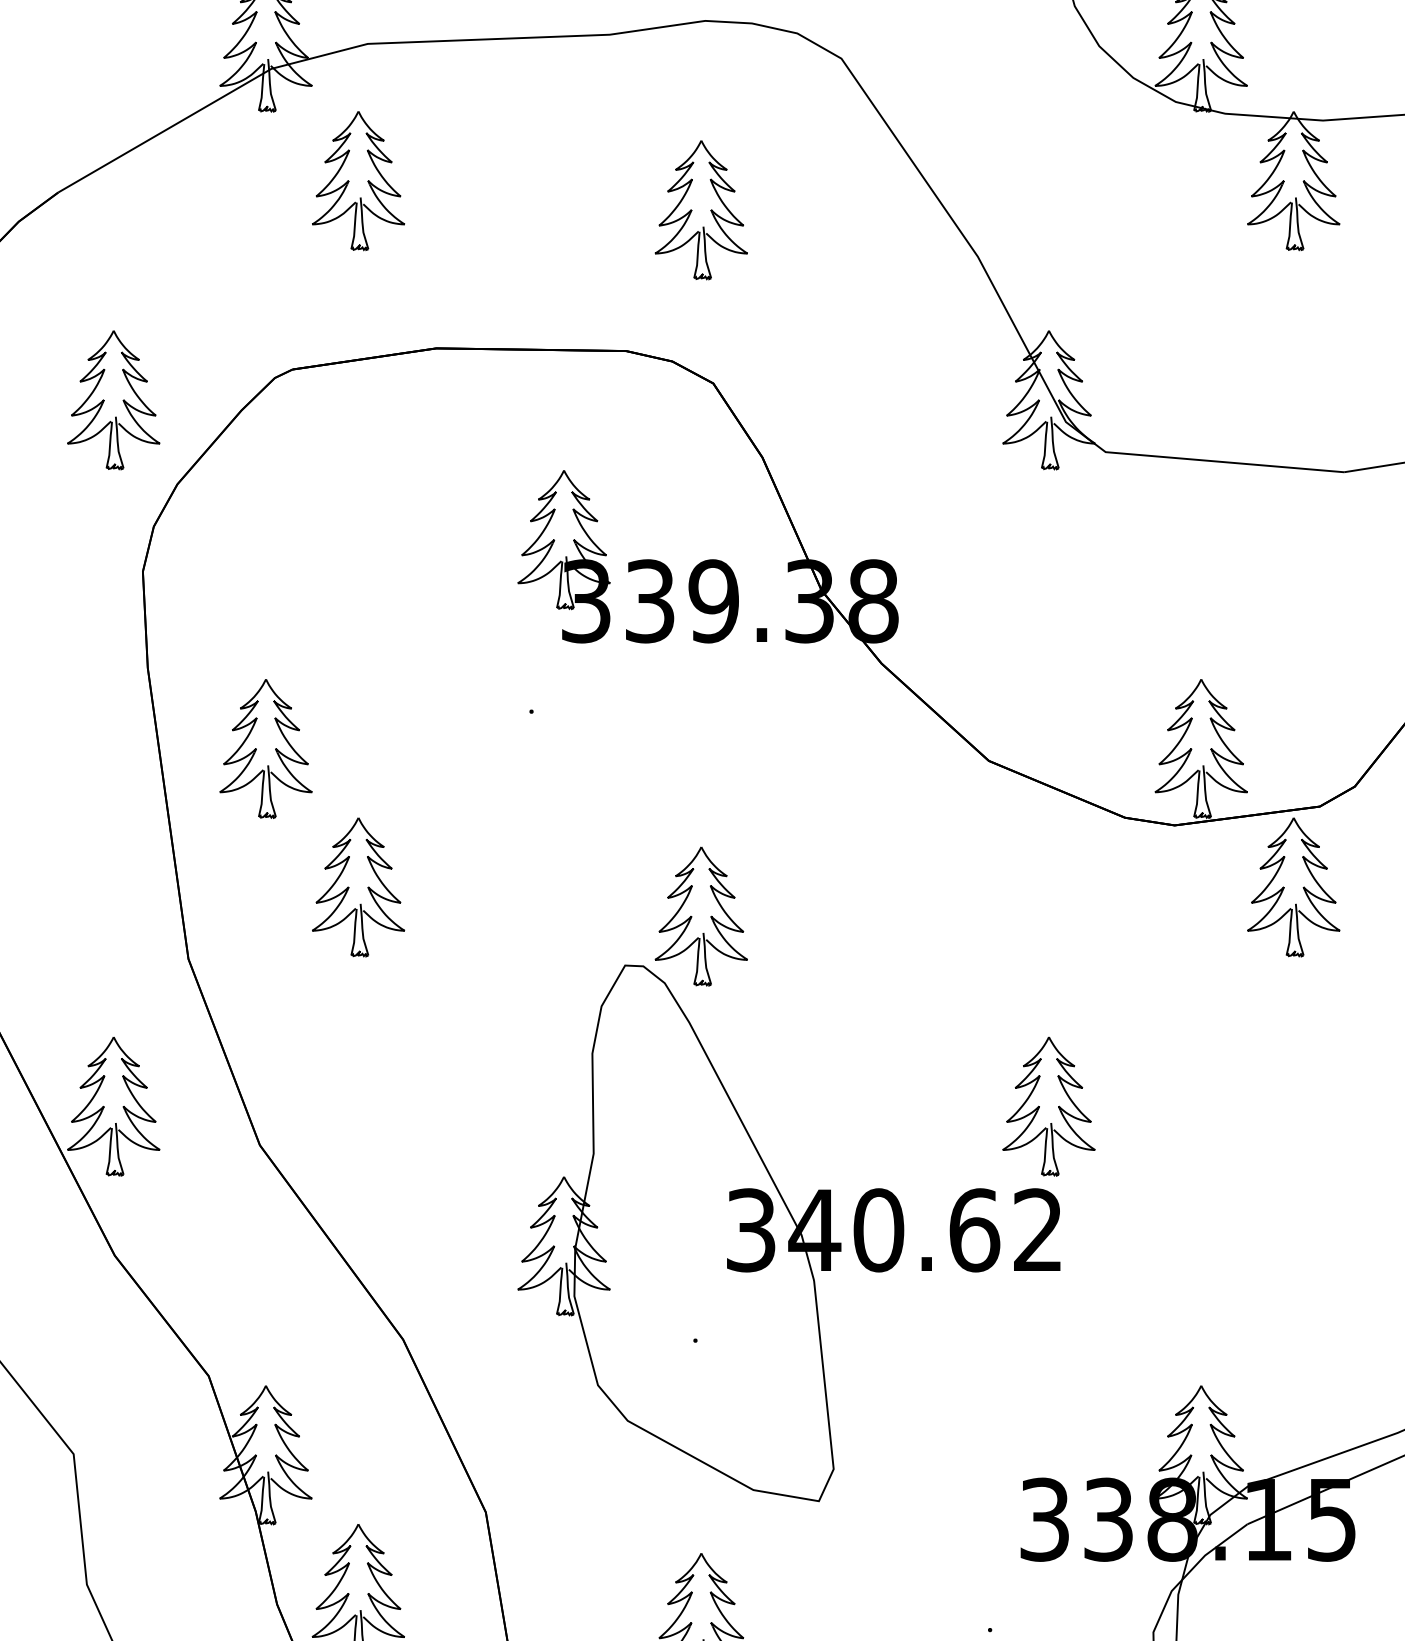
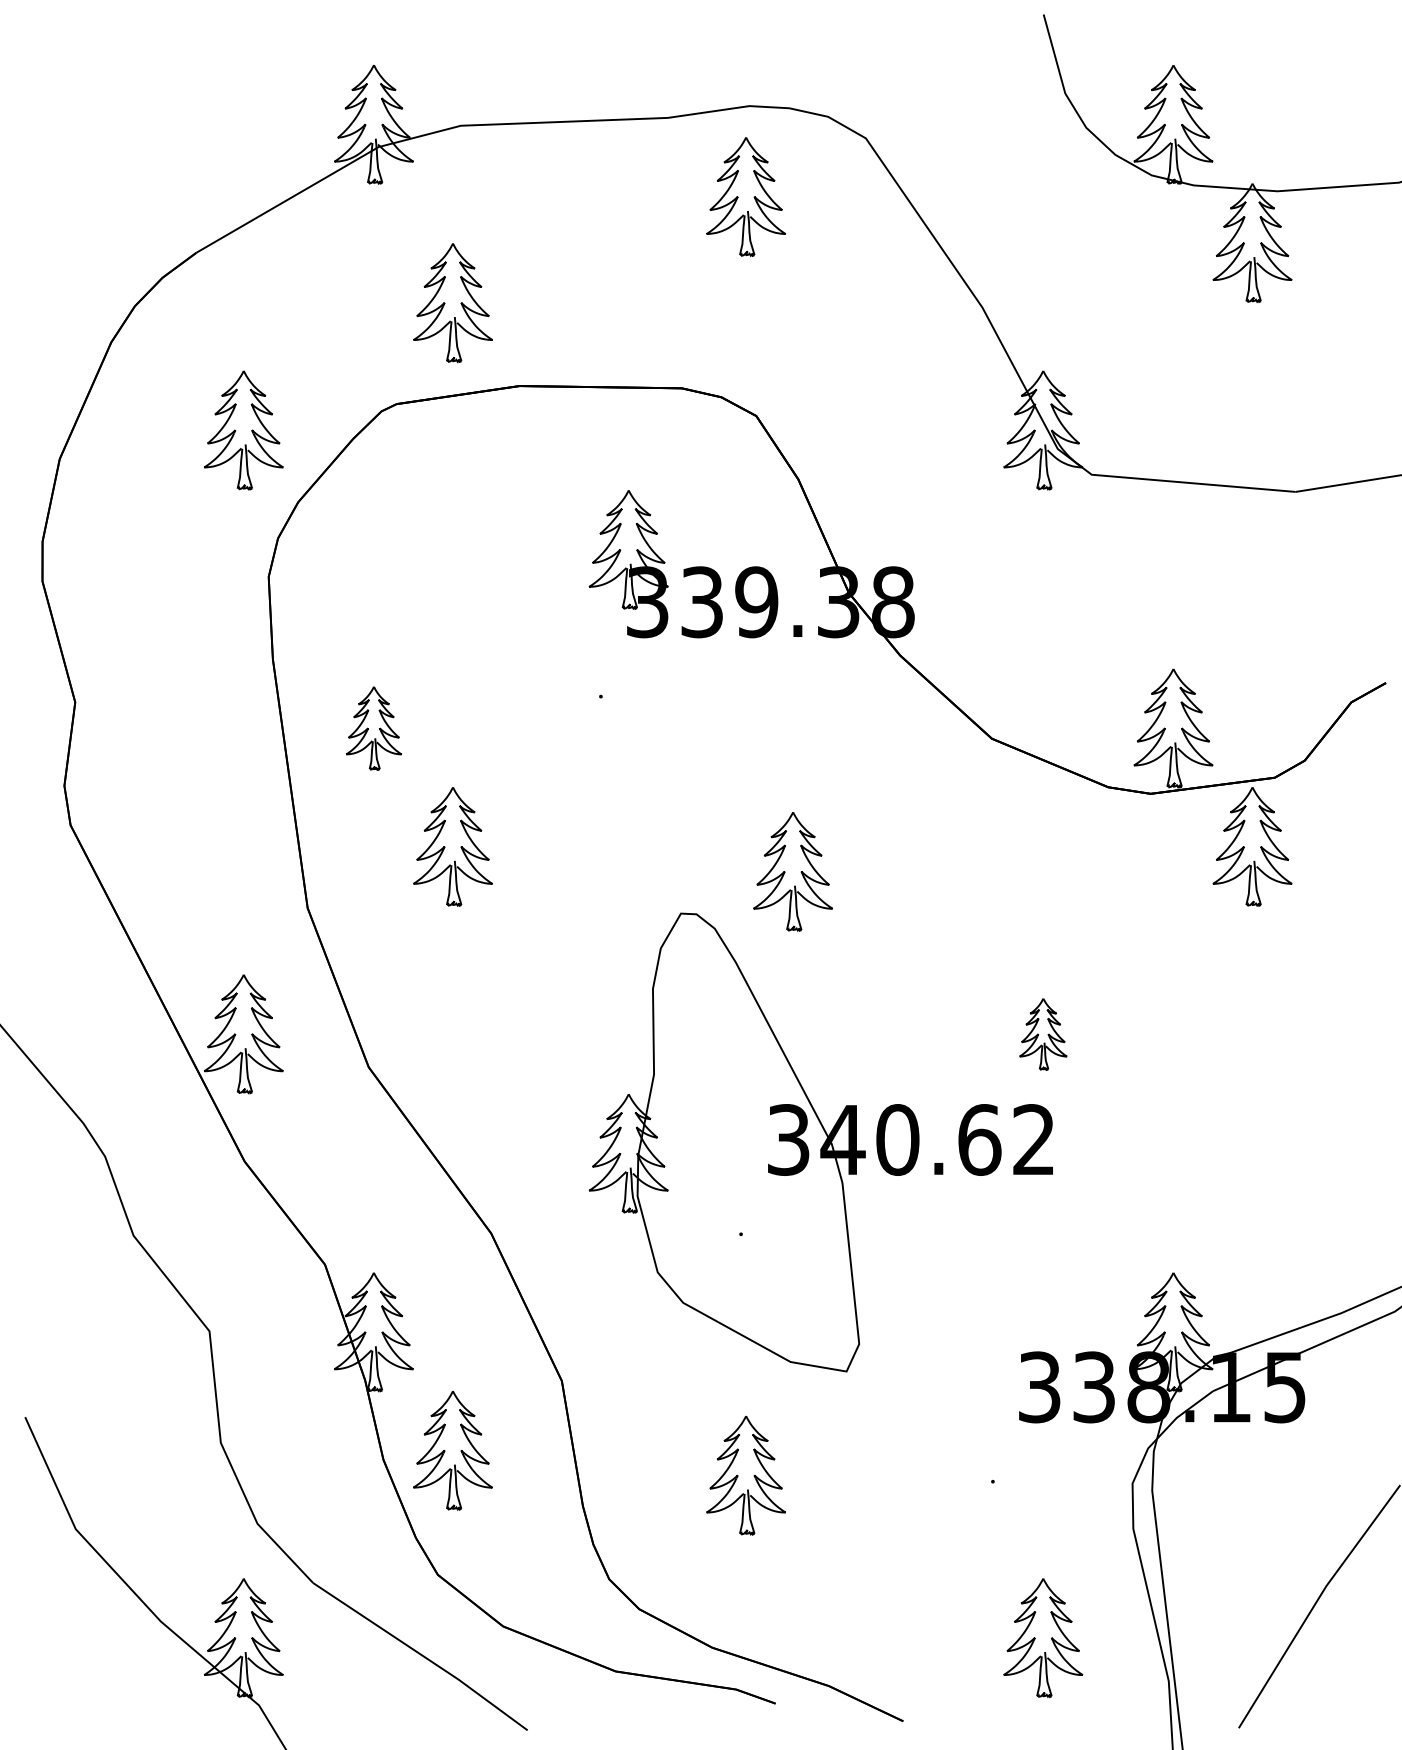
part: (357, 181) -> (452, 303), moved
part: (700, 210) -> (745, 197), moved
part: (265, 748) -> (373, 728), size x0.7
part: (700, 916) -> (792, 871), moved
part: (1049, 1106) -> (1043, 1034), size x0.6

